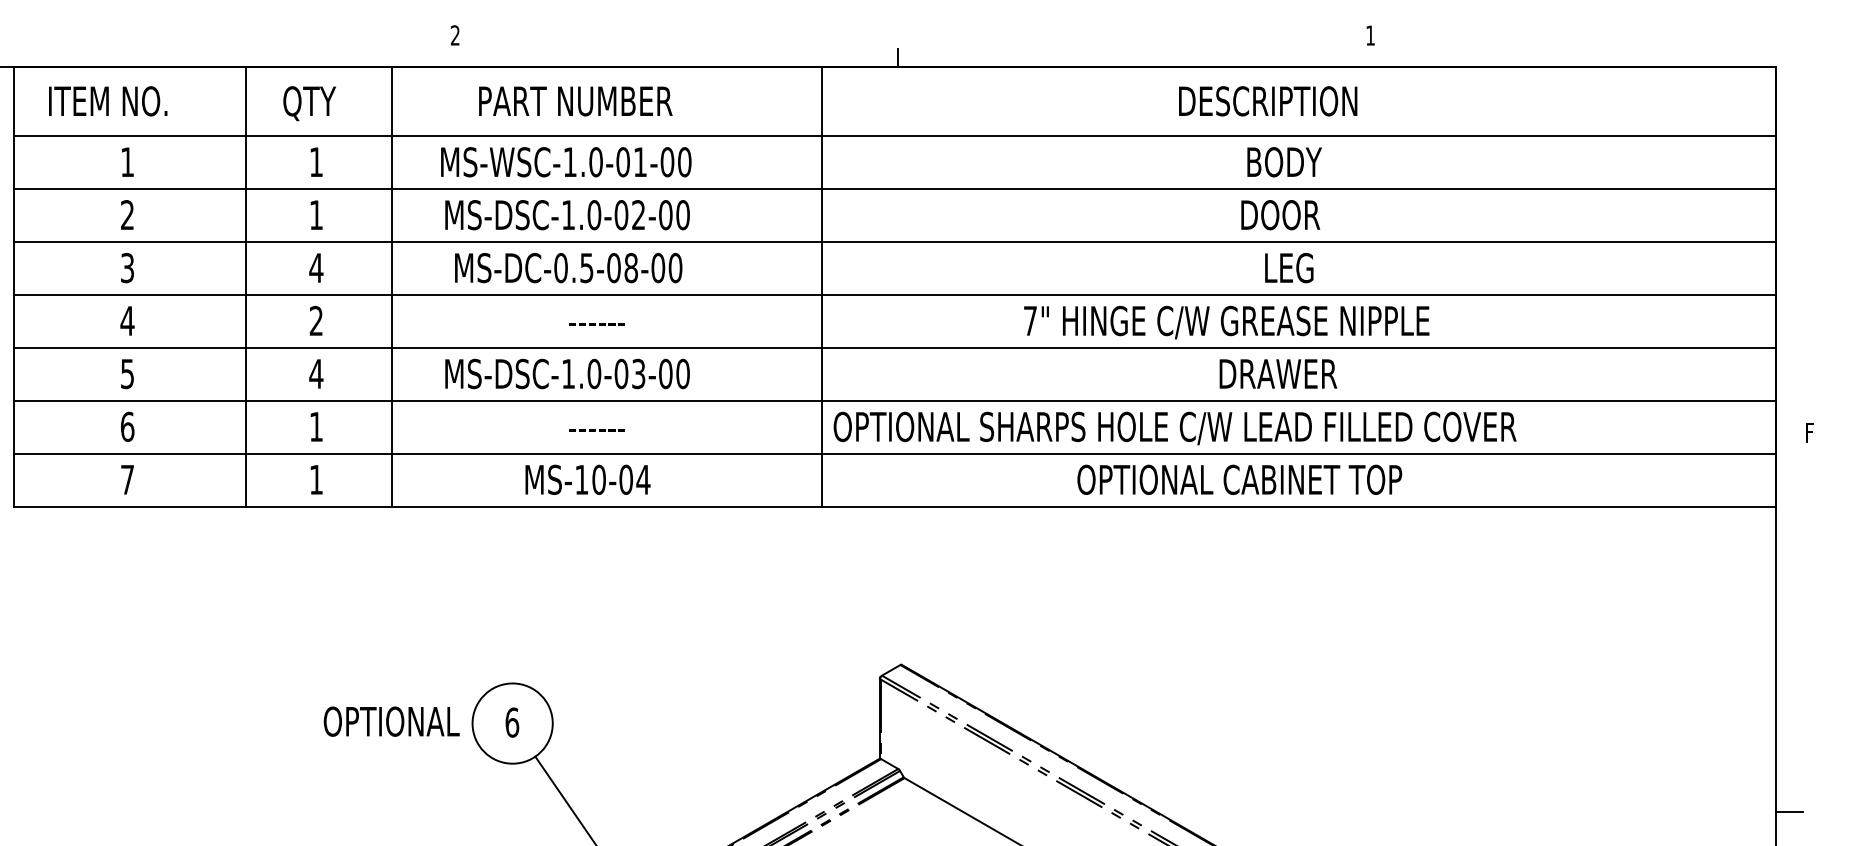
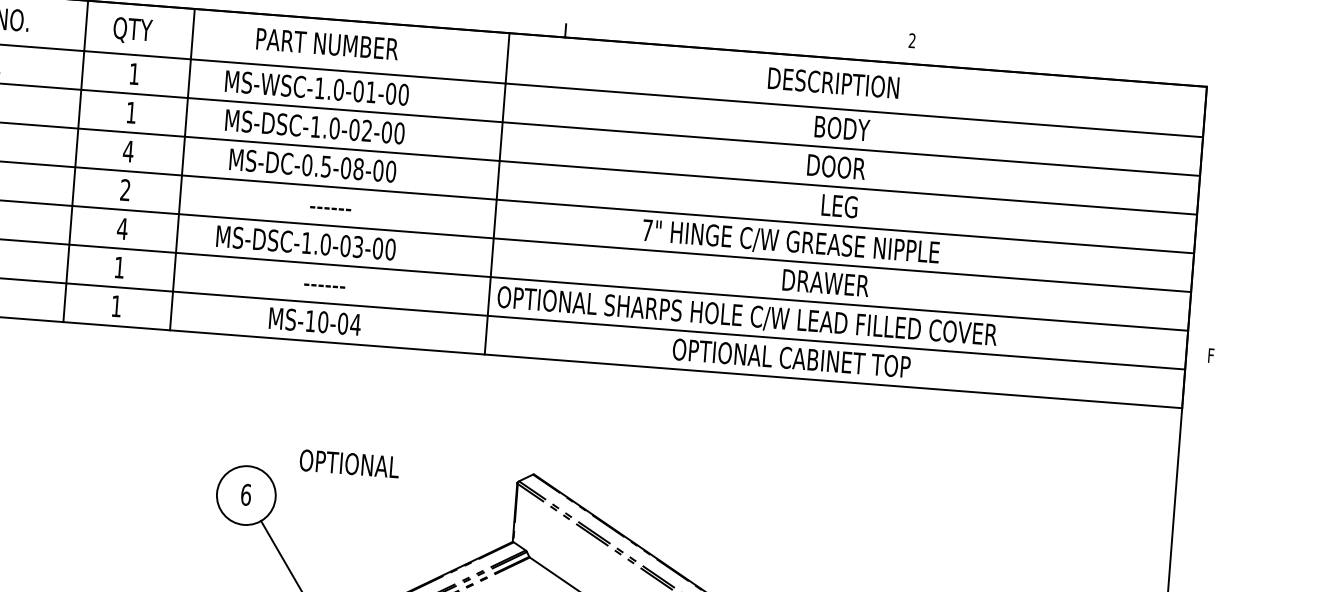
text: (1370, 35) -> (912, 40), 1 -> 2
text: (391, 721) -> (349, 463), moved

